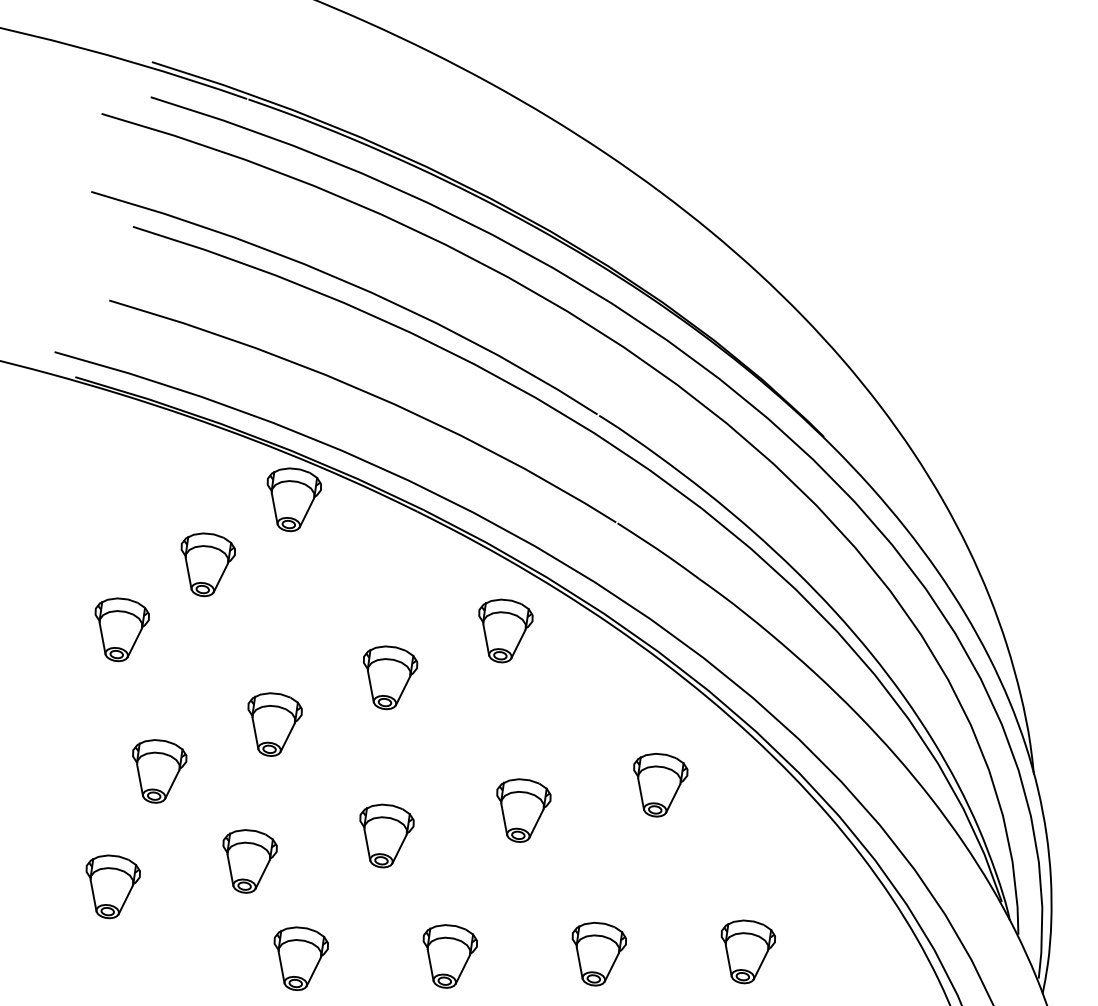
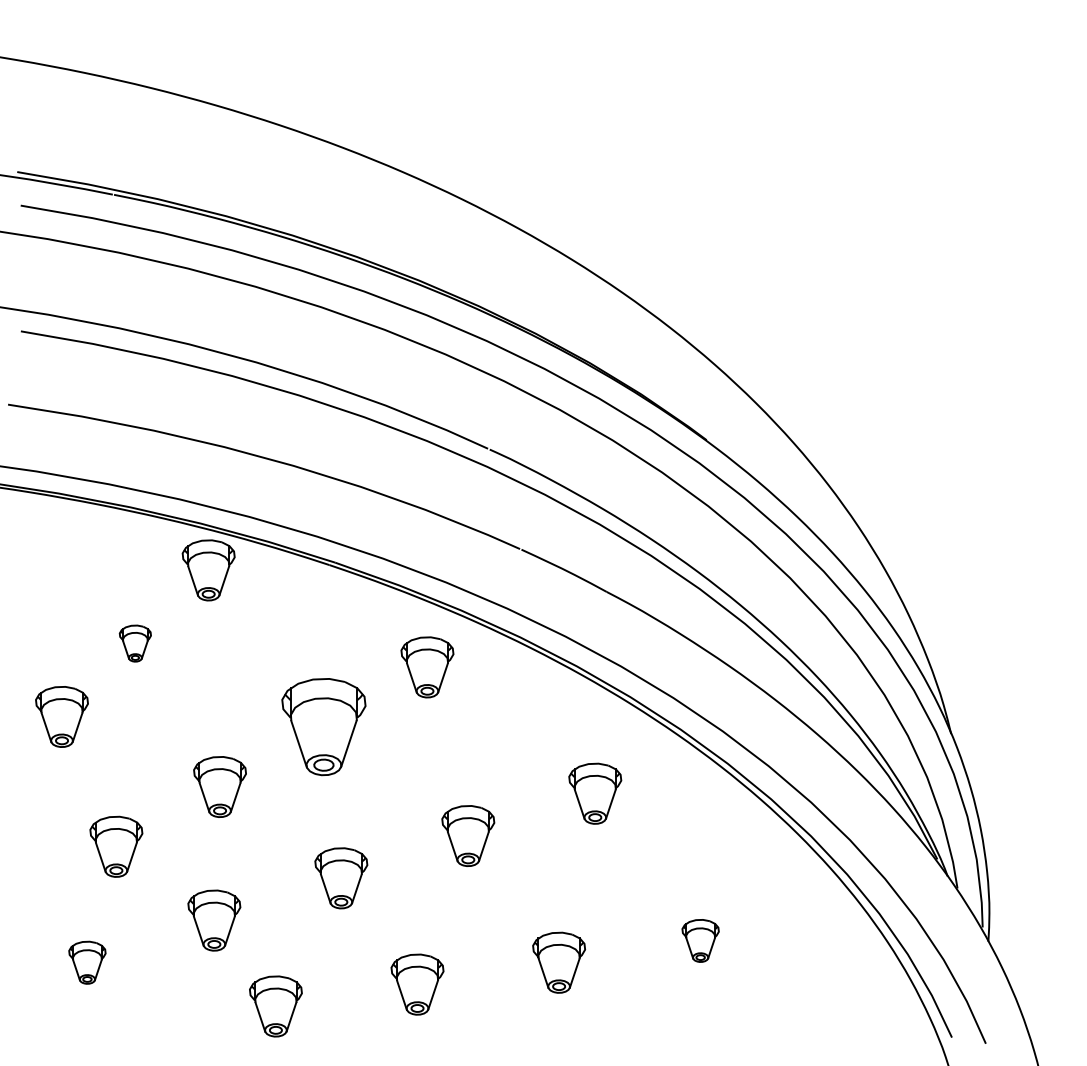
part: (206, 564) -> (135, 643), size x0.6
part: (388, 678) -> (323, 727), size x1.6
part: (111, 886) -> (87, 962), size x0.7
part: (746, 951) -> (700, 940), size x0.7

